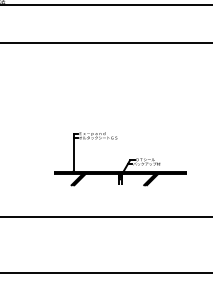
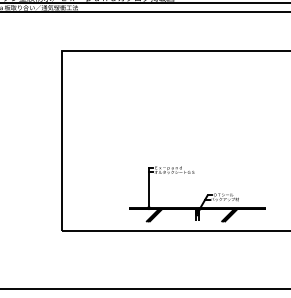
part: (127, 163) -> (204, 198), moved

